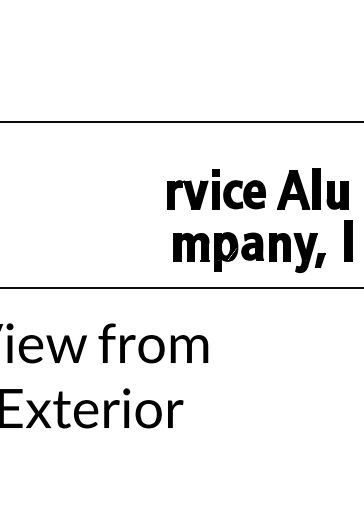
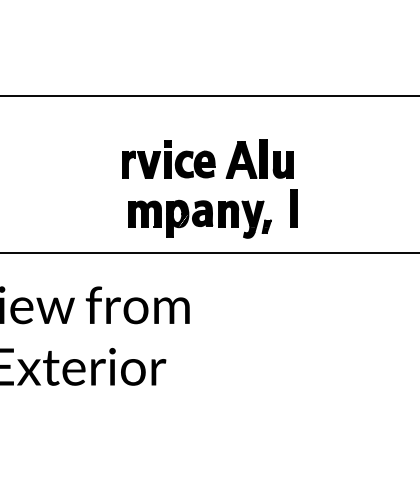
part: (258, 209) -> (208, 178), moved

